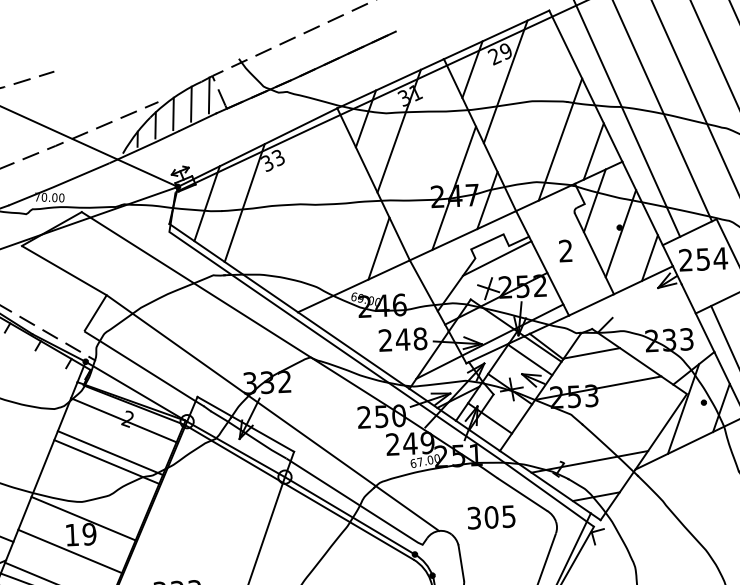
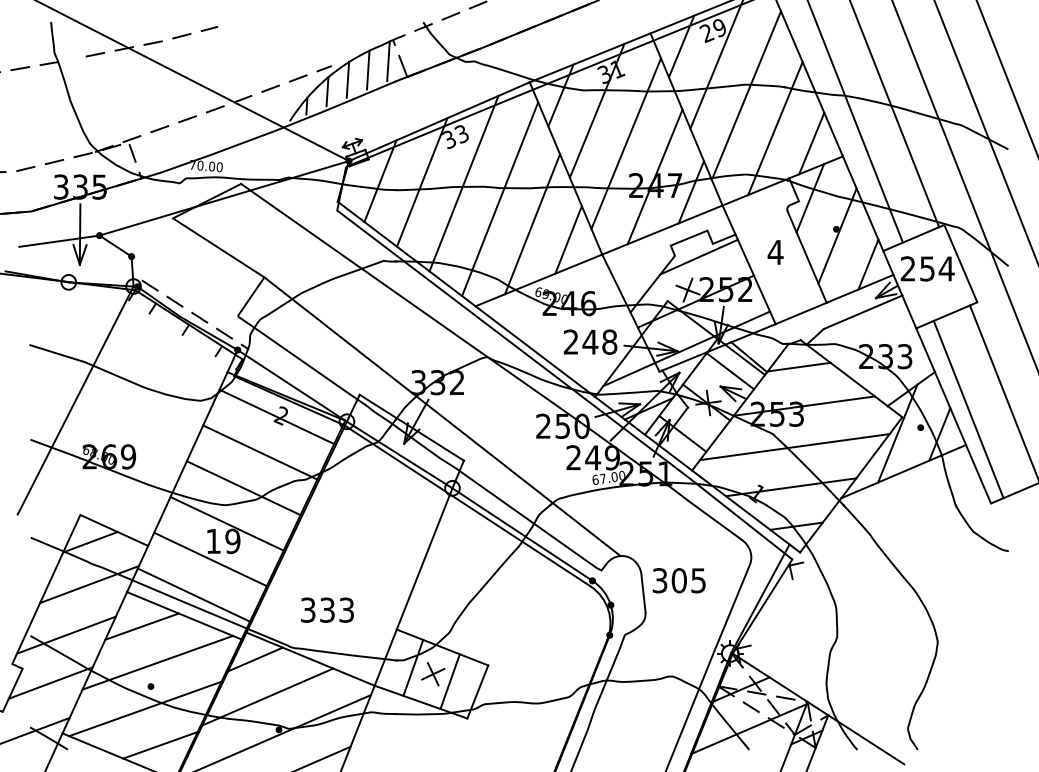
line: (533, 111) -> (746, 95), added
line: (427, 159) -> (626, 143), added
line: (281, 202) -> (463, 183), added
line: (315, 215) -> (500, 199), added
line: (345, 236) -> (532, 224), added
text: (565, 250) -> (775, 251), 2 -> 4
line: (646, 301) -> (862, 312), added
line: (591, 425) -> (794, 447), added
line: (106, 462) -> (243, 488), moved
text: (490, 517) -> (678, 580), moved

